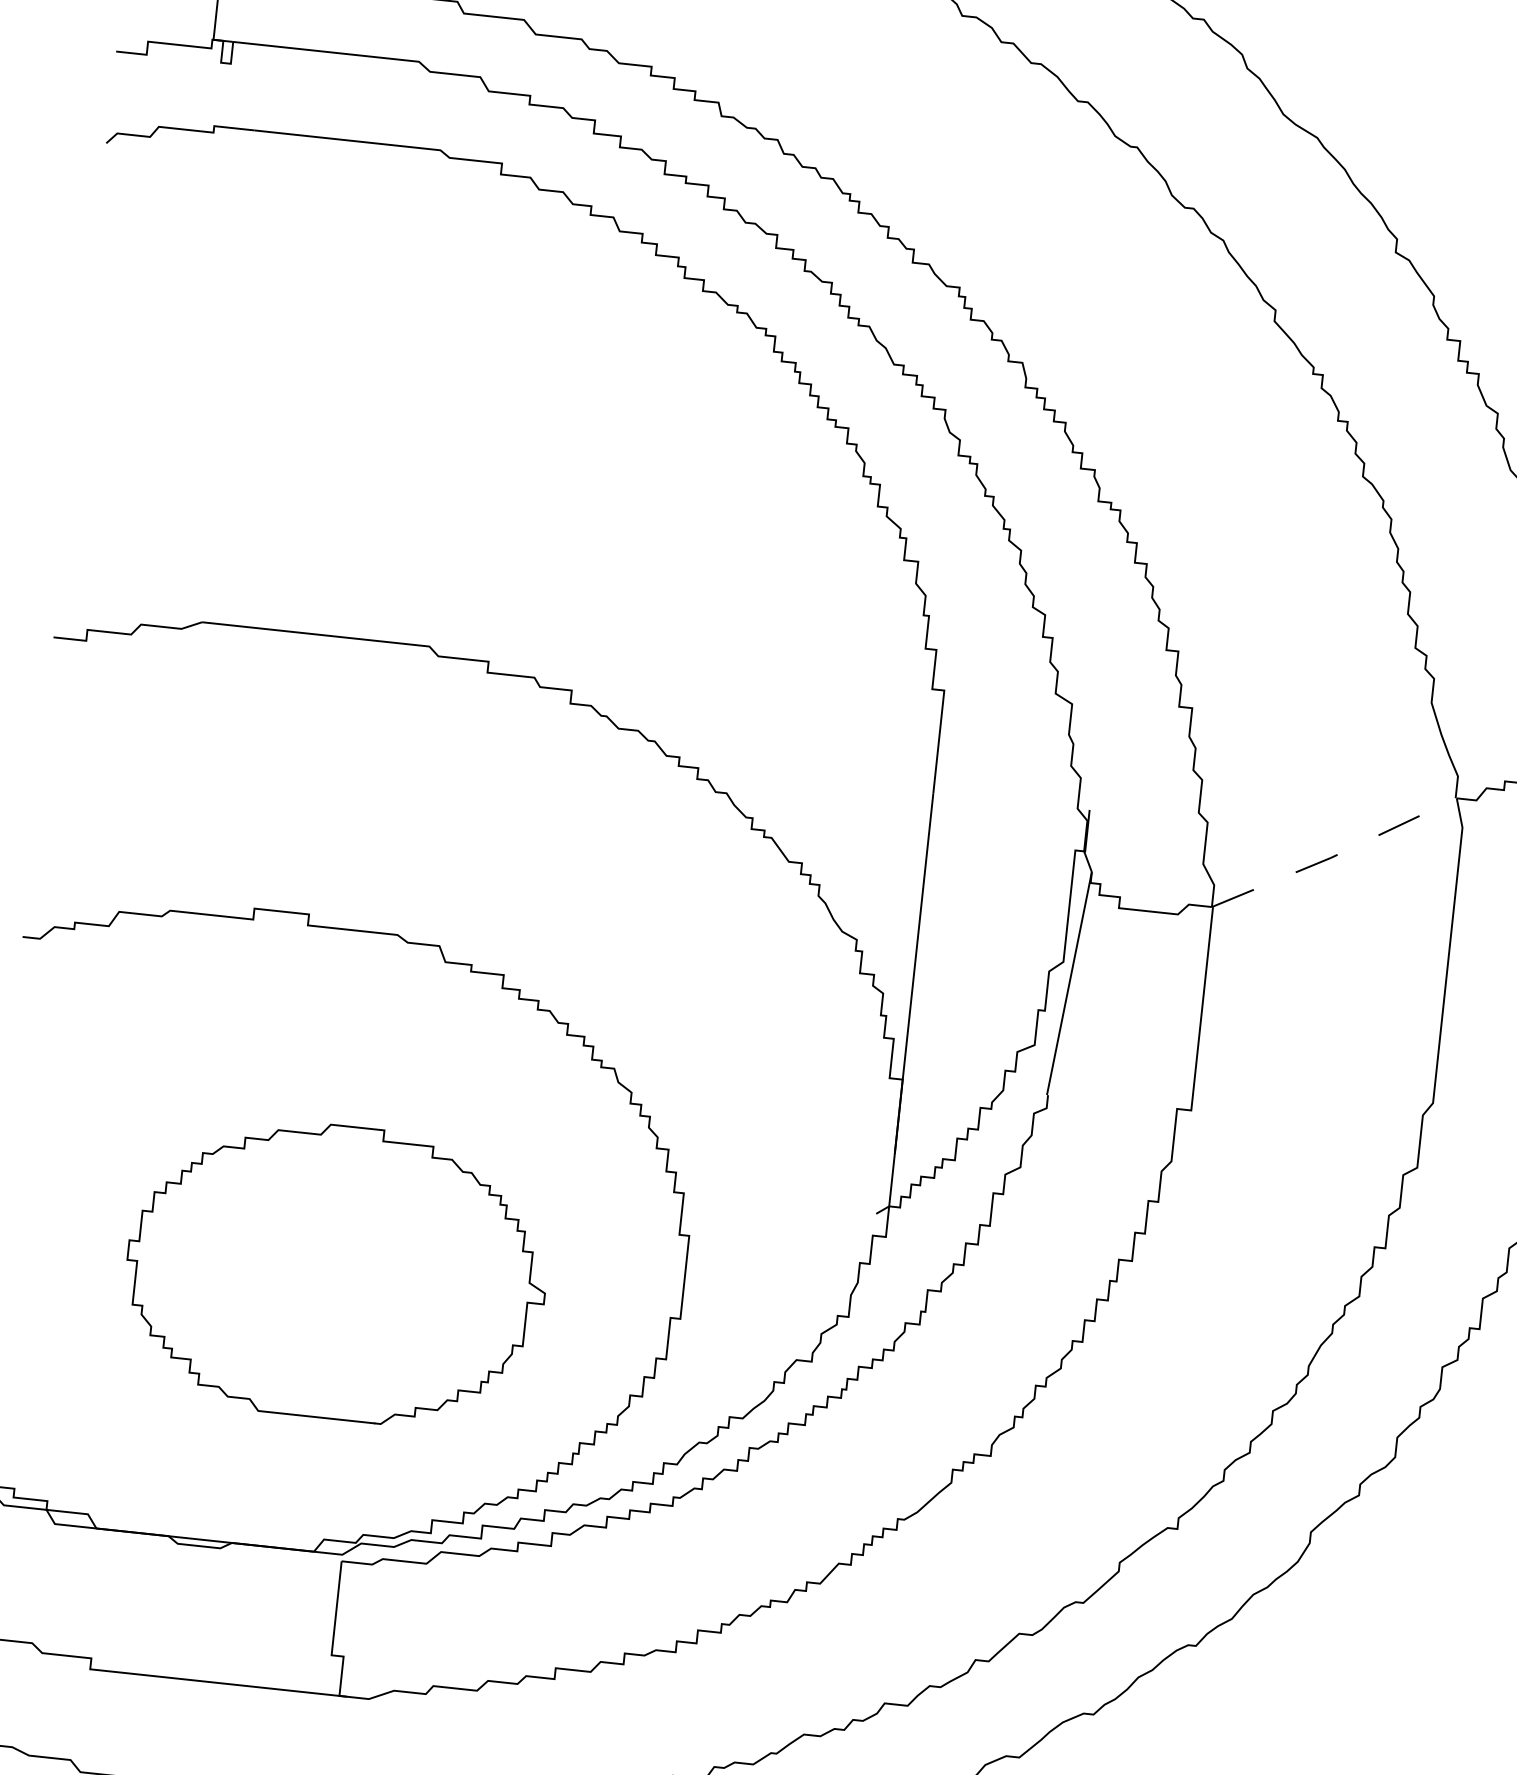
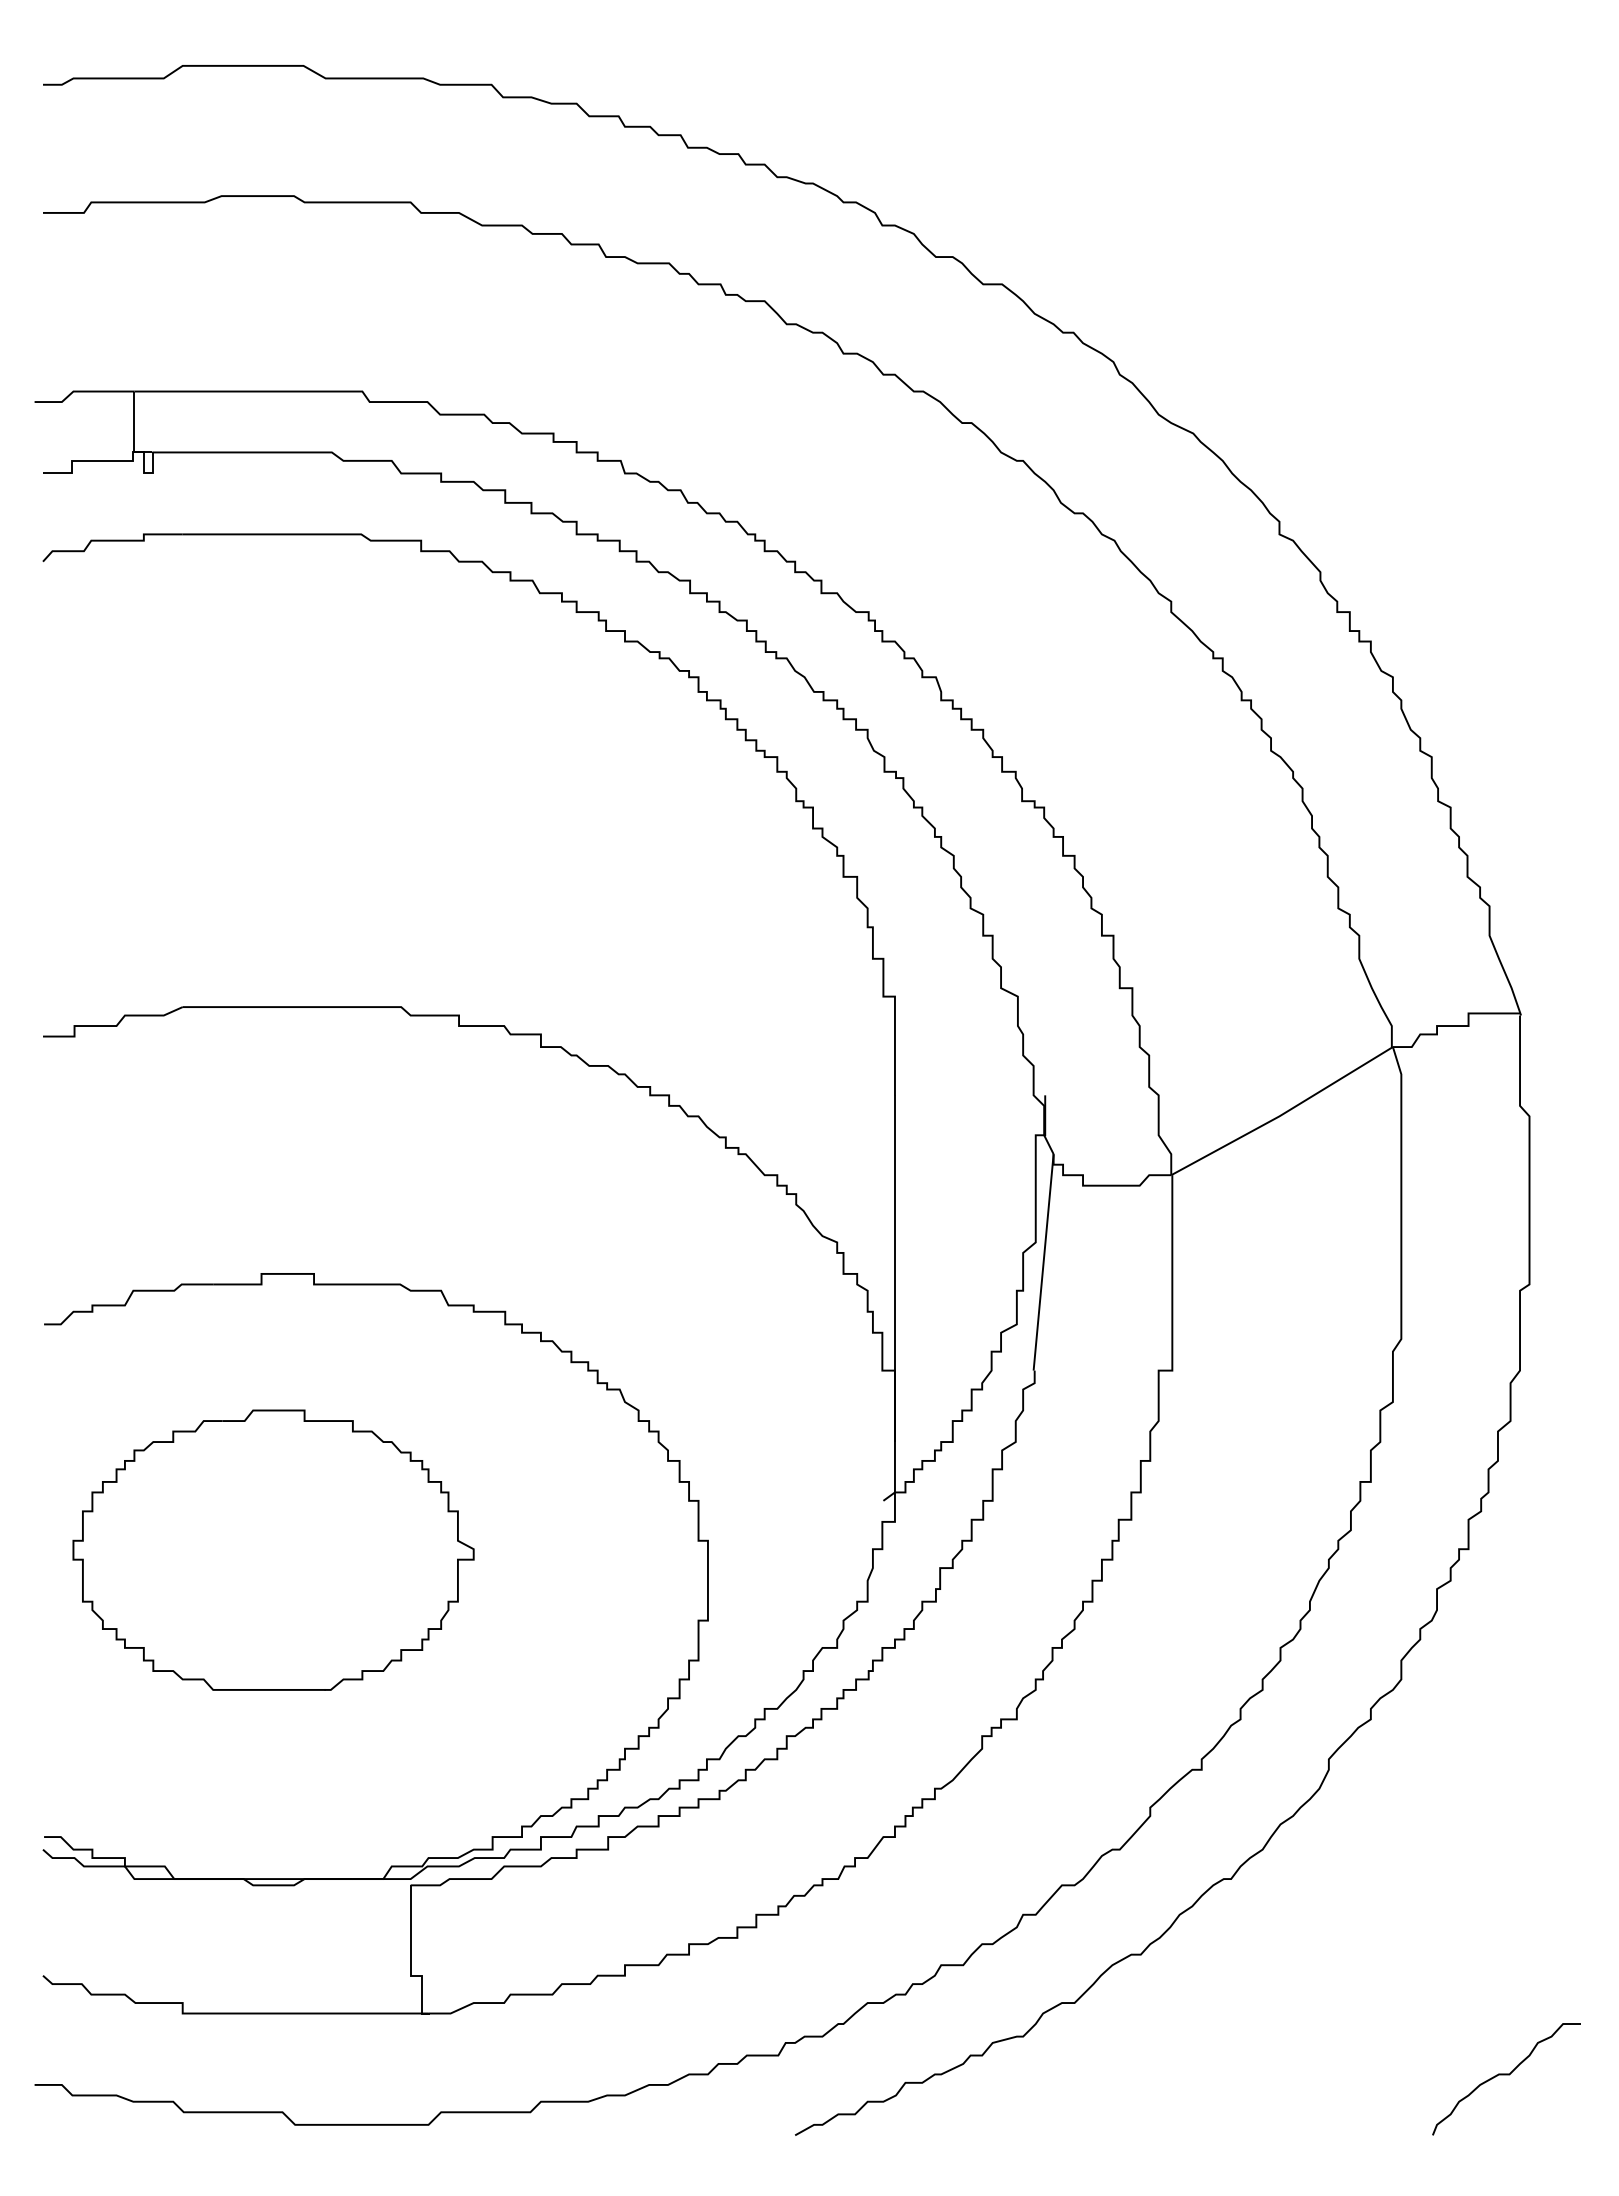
line: (1334, 856) -> (1282, 1114), dashed -> solid
part: (336, 1271) -> (273, 1549), moved

